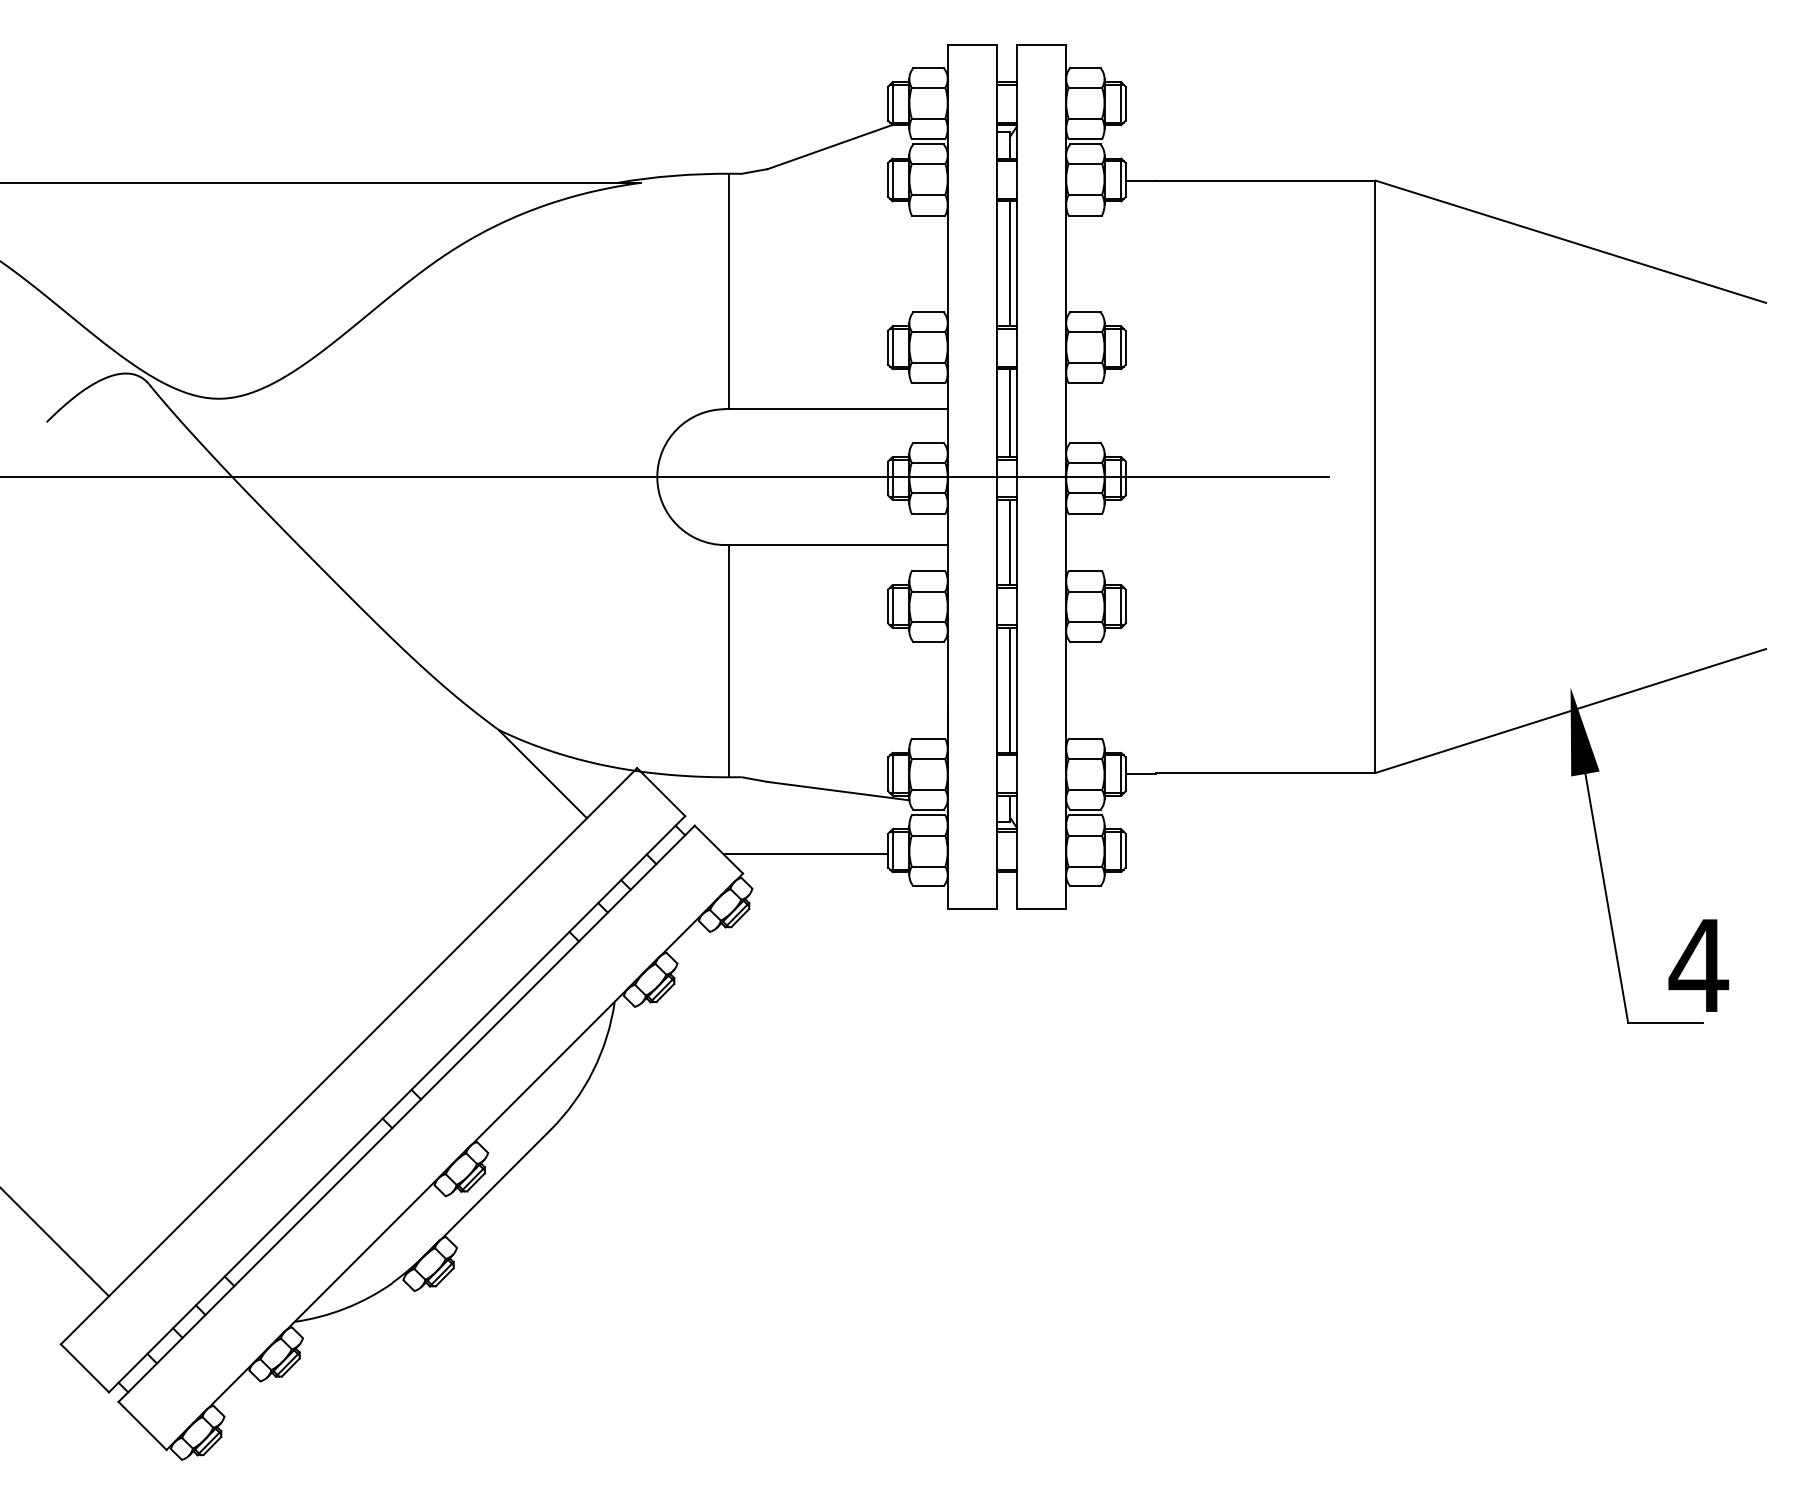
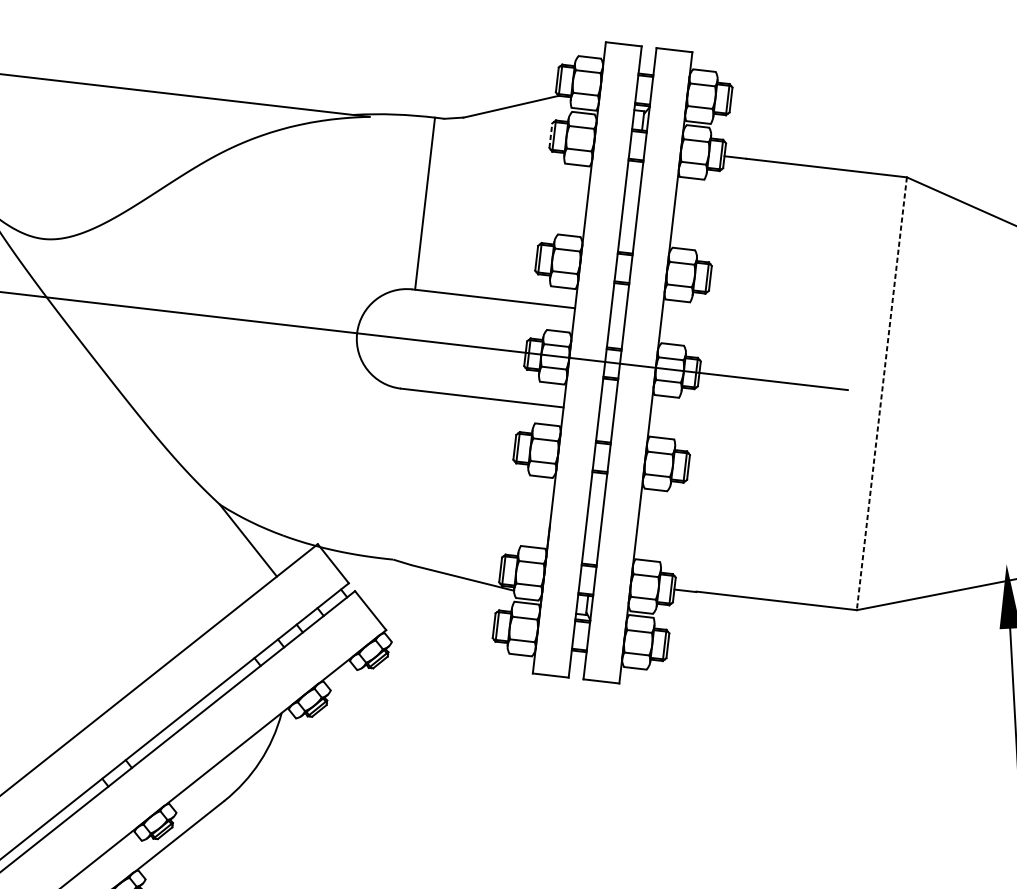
line: (888, 179) -> (551, 135), solid -> dashed
line: (1010, 263) -> (633, 207), removed
line: (1010, 413) -> (620, 316), removed
line: (1375, 477) -> (881, 394), solid -> dashed
line: (1010, 542) -> (609, 410), removed
line: (728, 660) -> (393, 473), removed
line: (1010, 690) -> (597, 519), removed
line: (805, 854) -> (433, 621), removed

